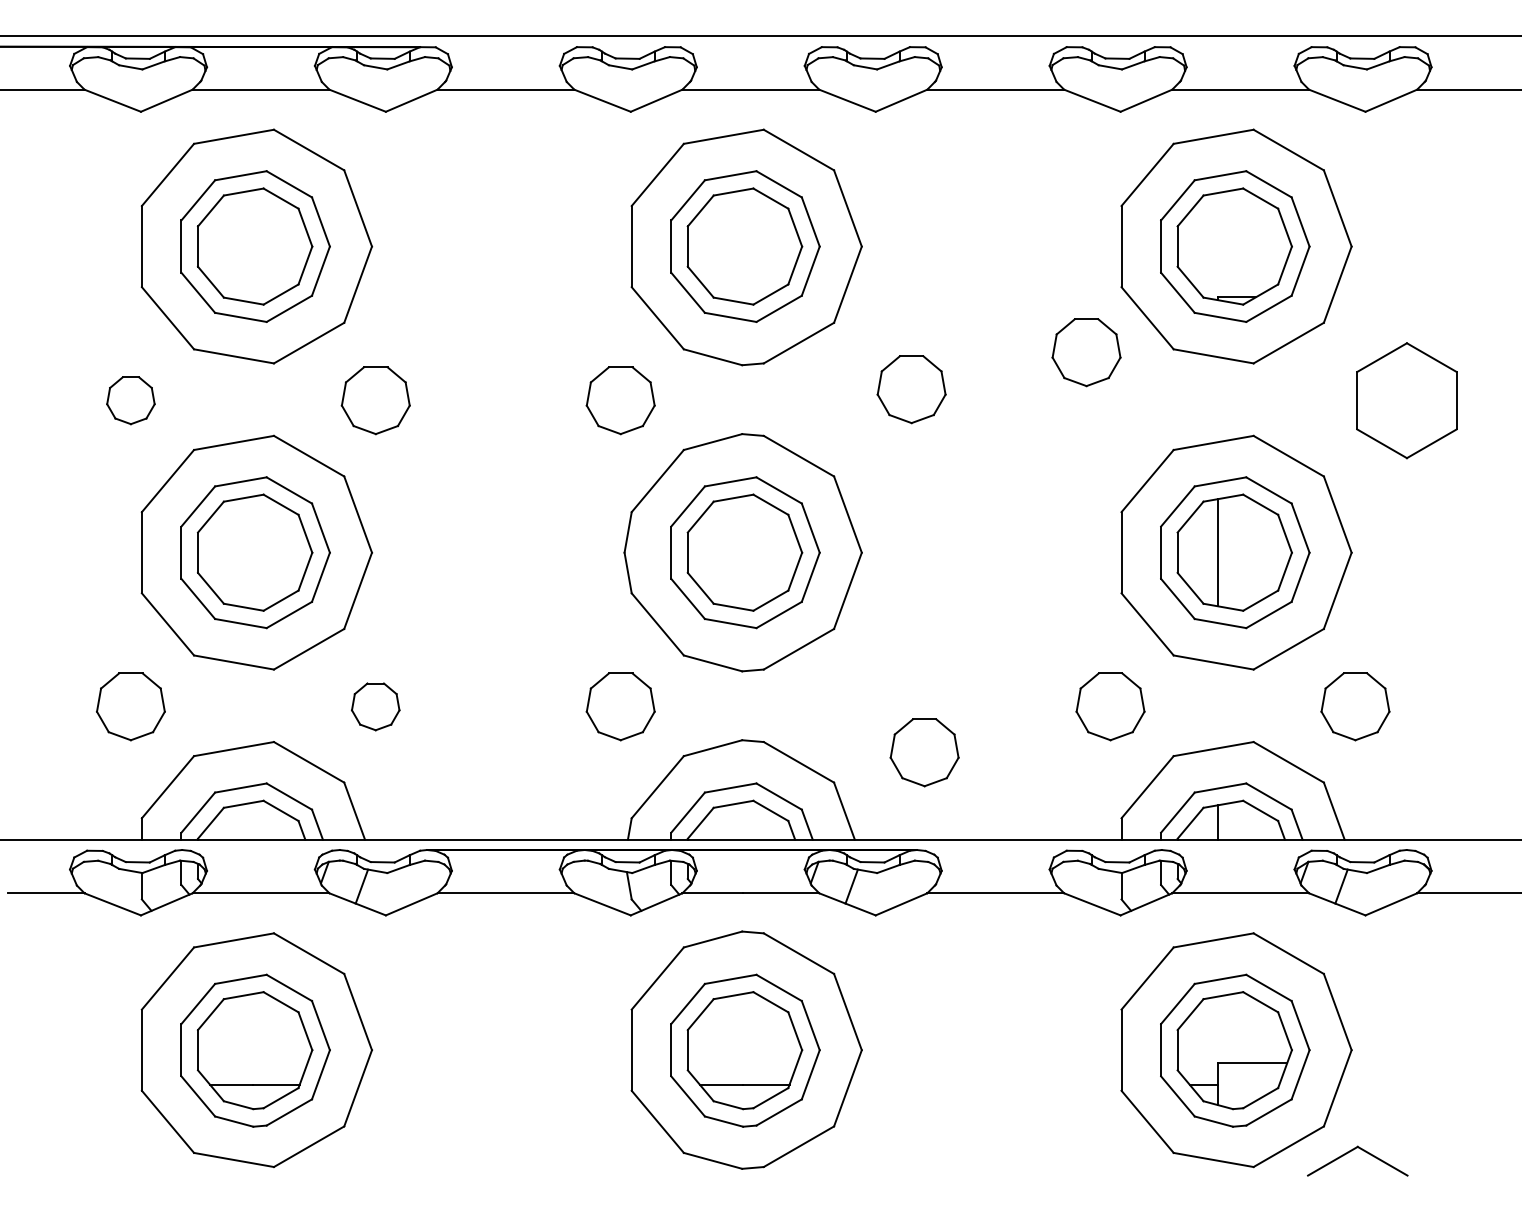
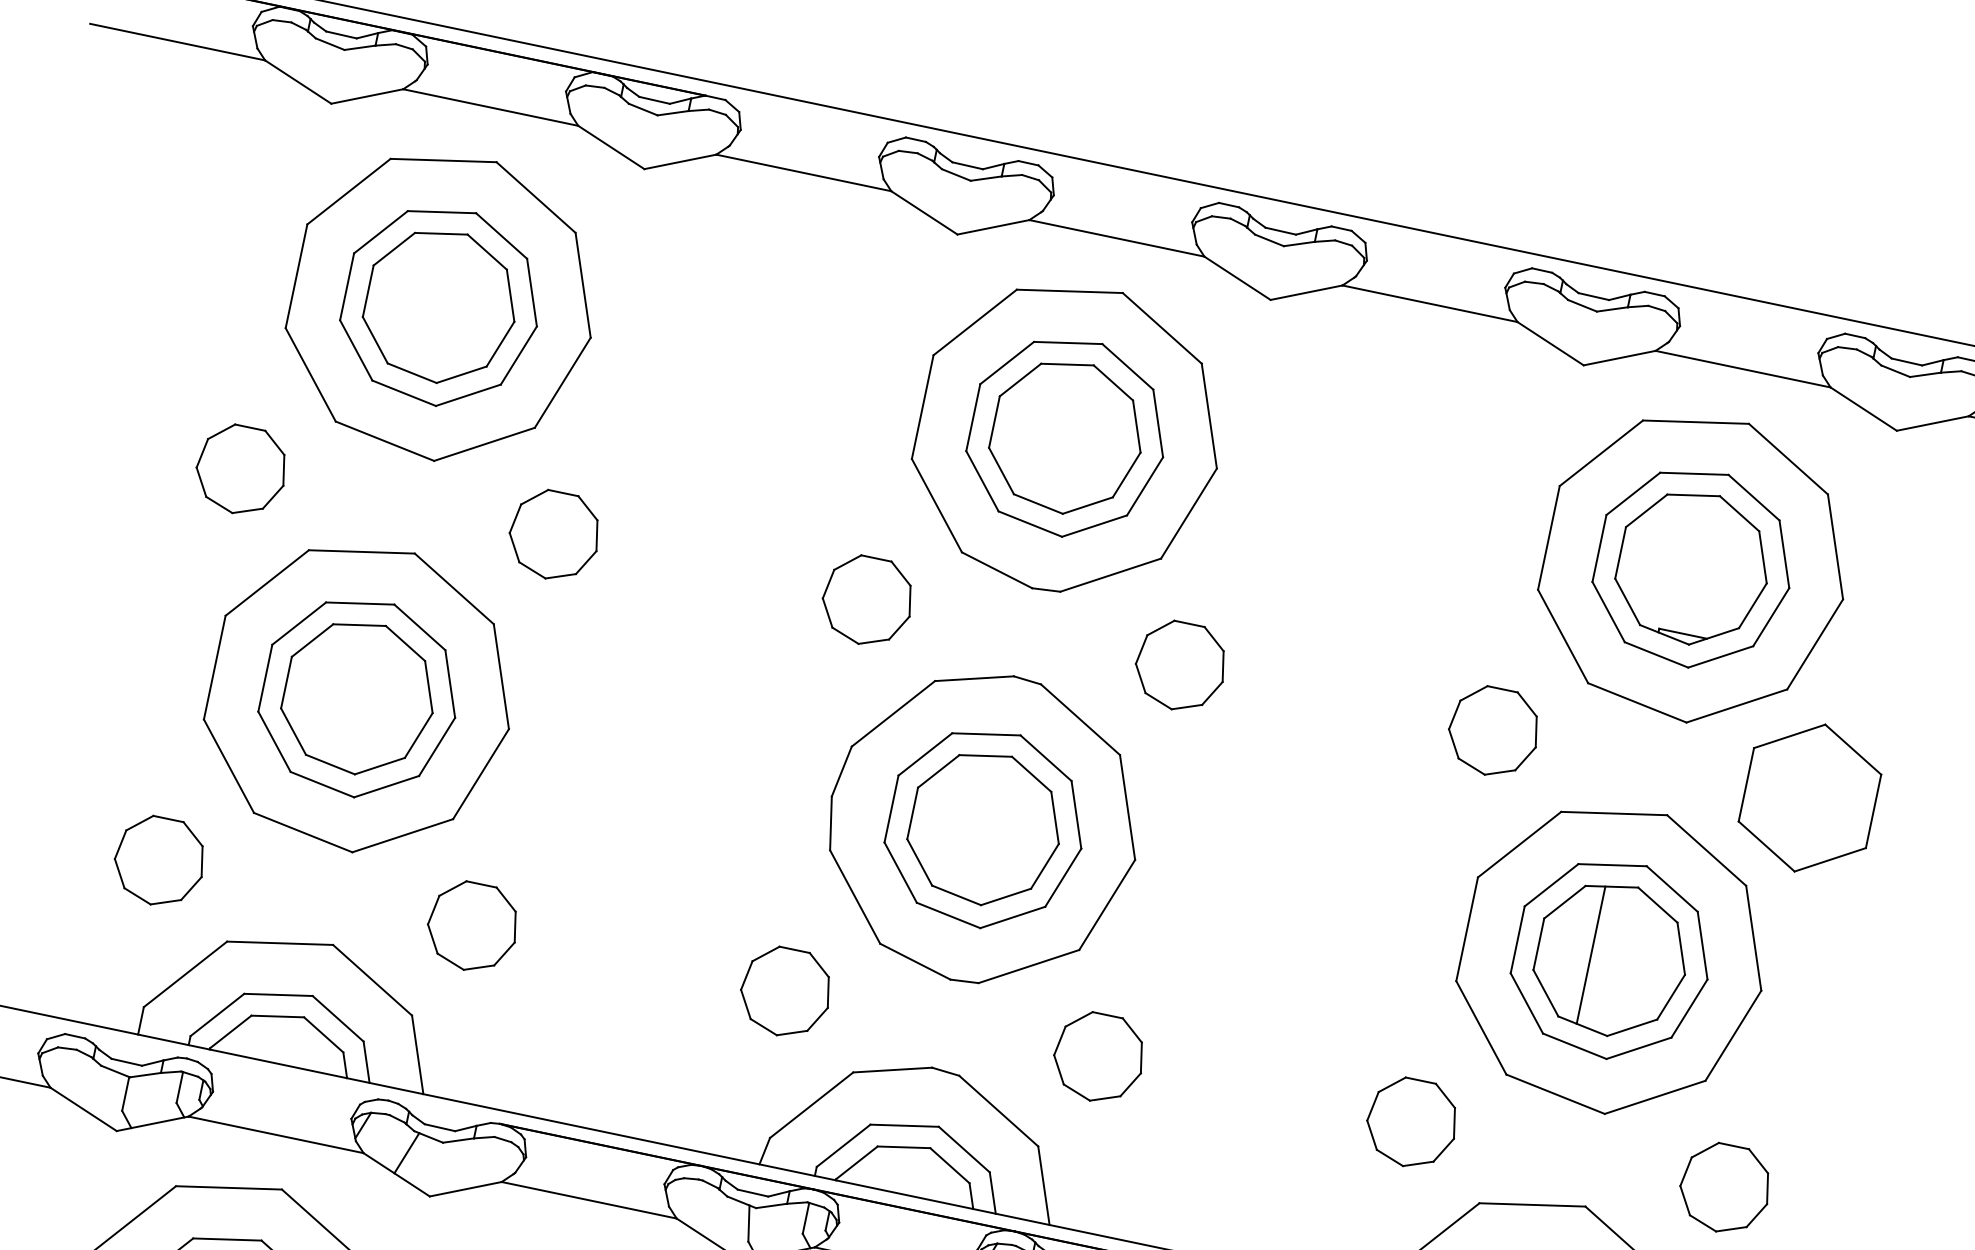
part: (1086, 352) -> (1493, 731), moved
part: (911, 389) -> (1180, 666), moved
part: (130, 400) -> (240, 470), size x1.43
part: (1406, 400) -> (1809, 797), moved
part: (375, 706) -> (472, 926), size x1.43
part: (924, 752) -> (1098, 1057), moved

